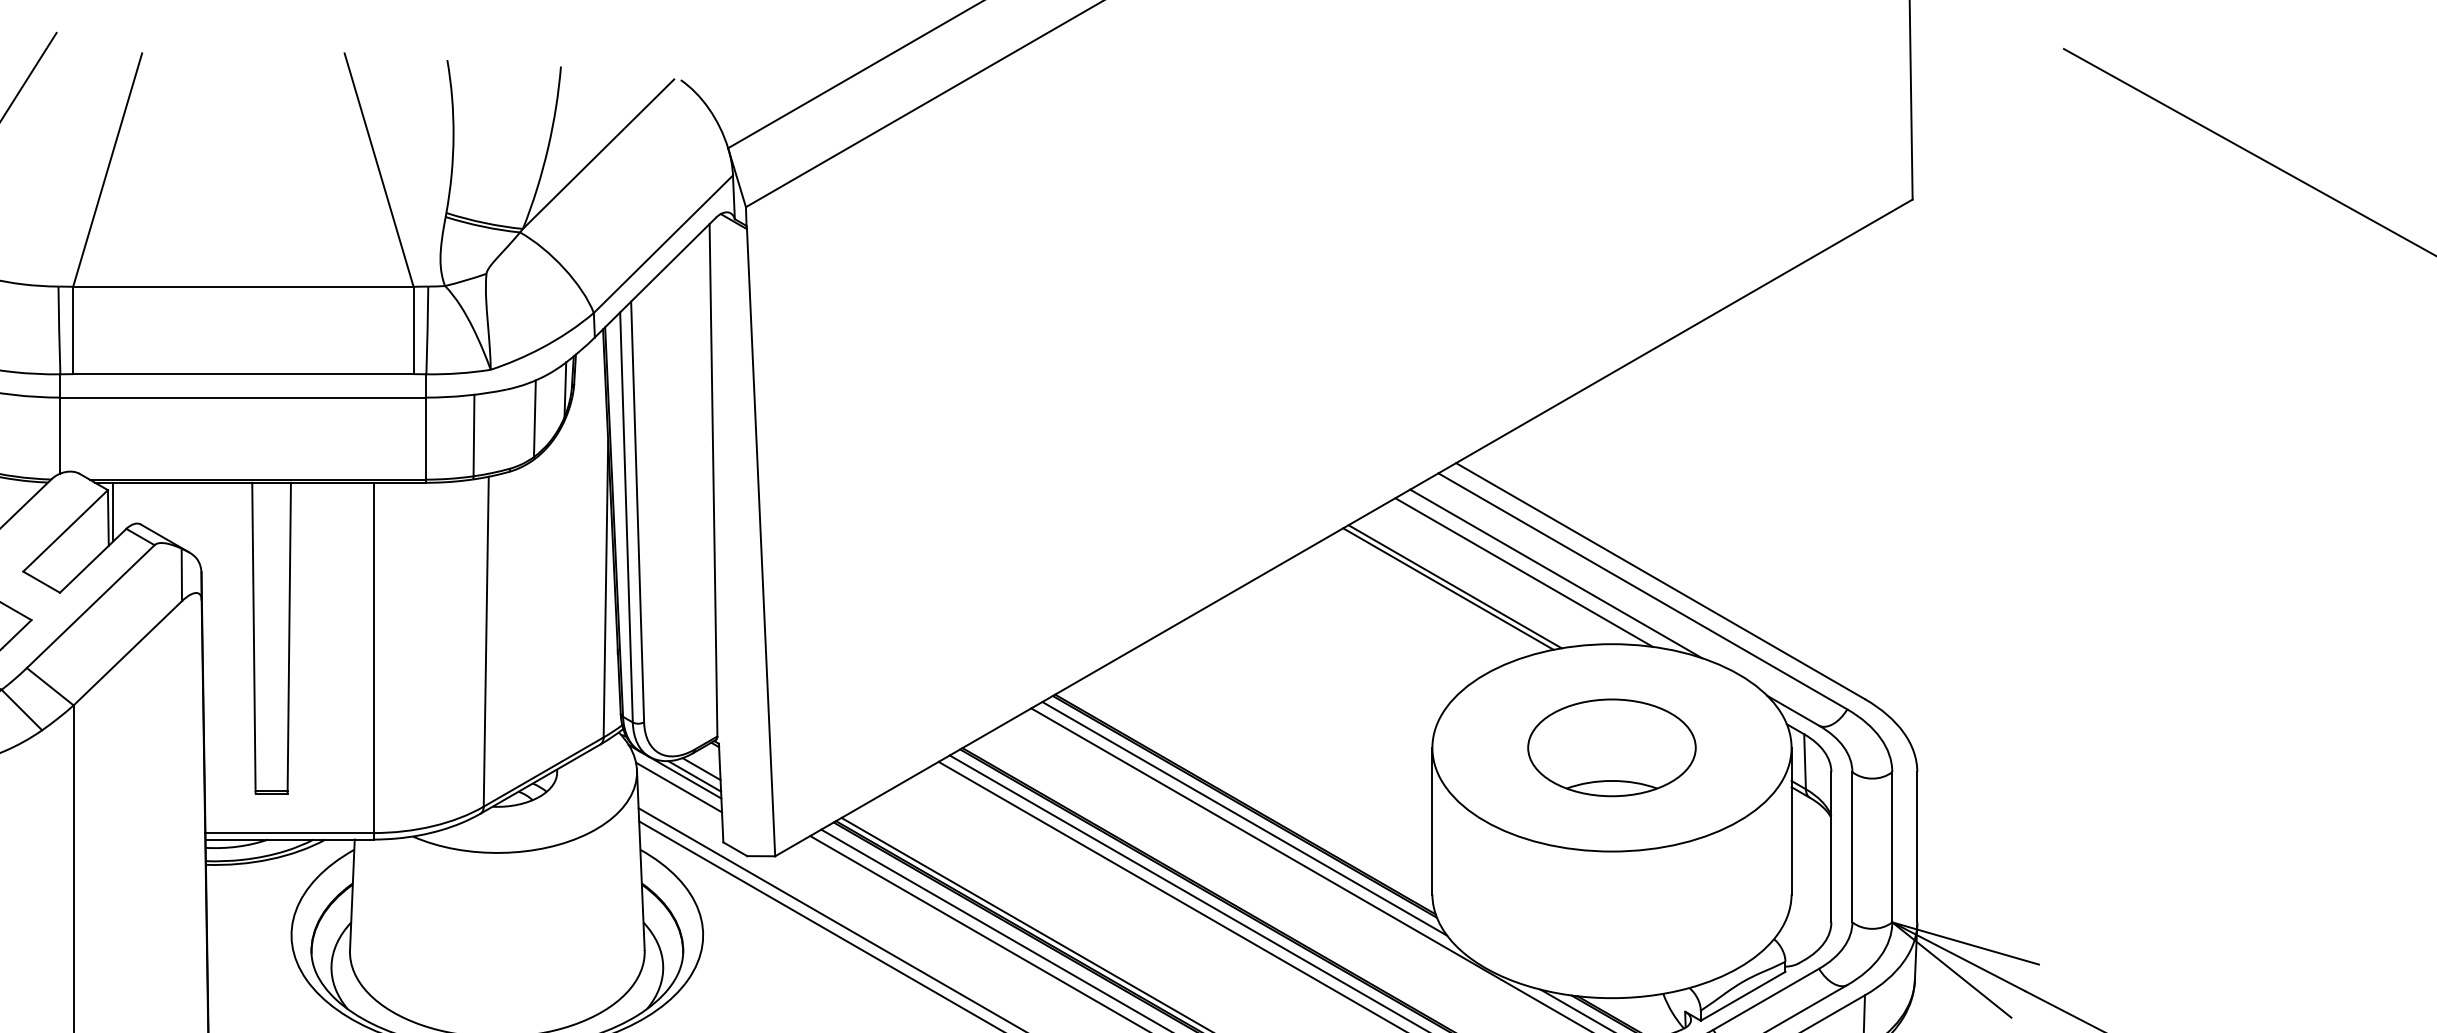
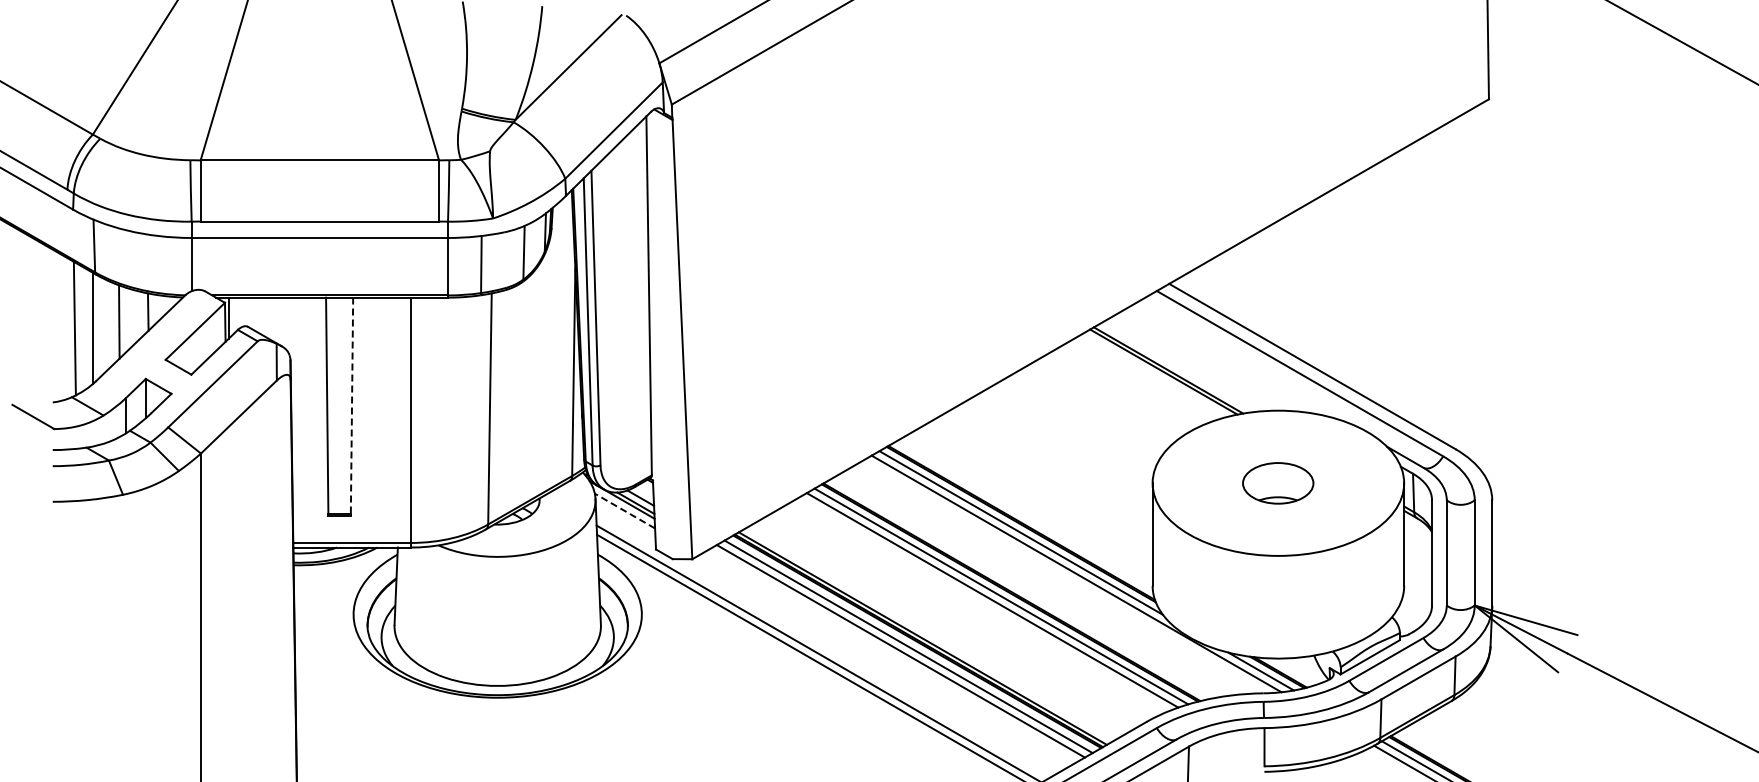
line: (1523, 572) -> (1216, 360), removed
line: (1556, 573) -> (1239, 361), removed
line: (289, 636) -> (352, 405), solid -> dashed
part: (1610, 748) -> (1277, 483), size x0.6
line: (678, 788) -> (624, 511), solid -> dashed

